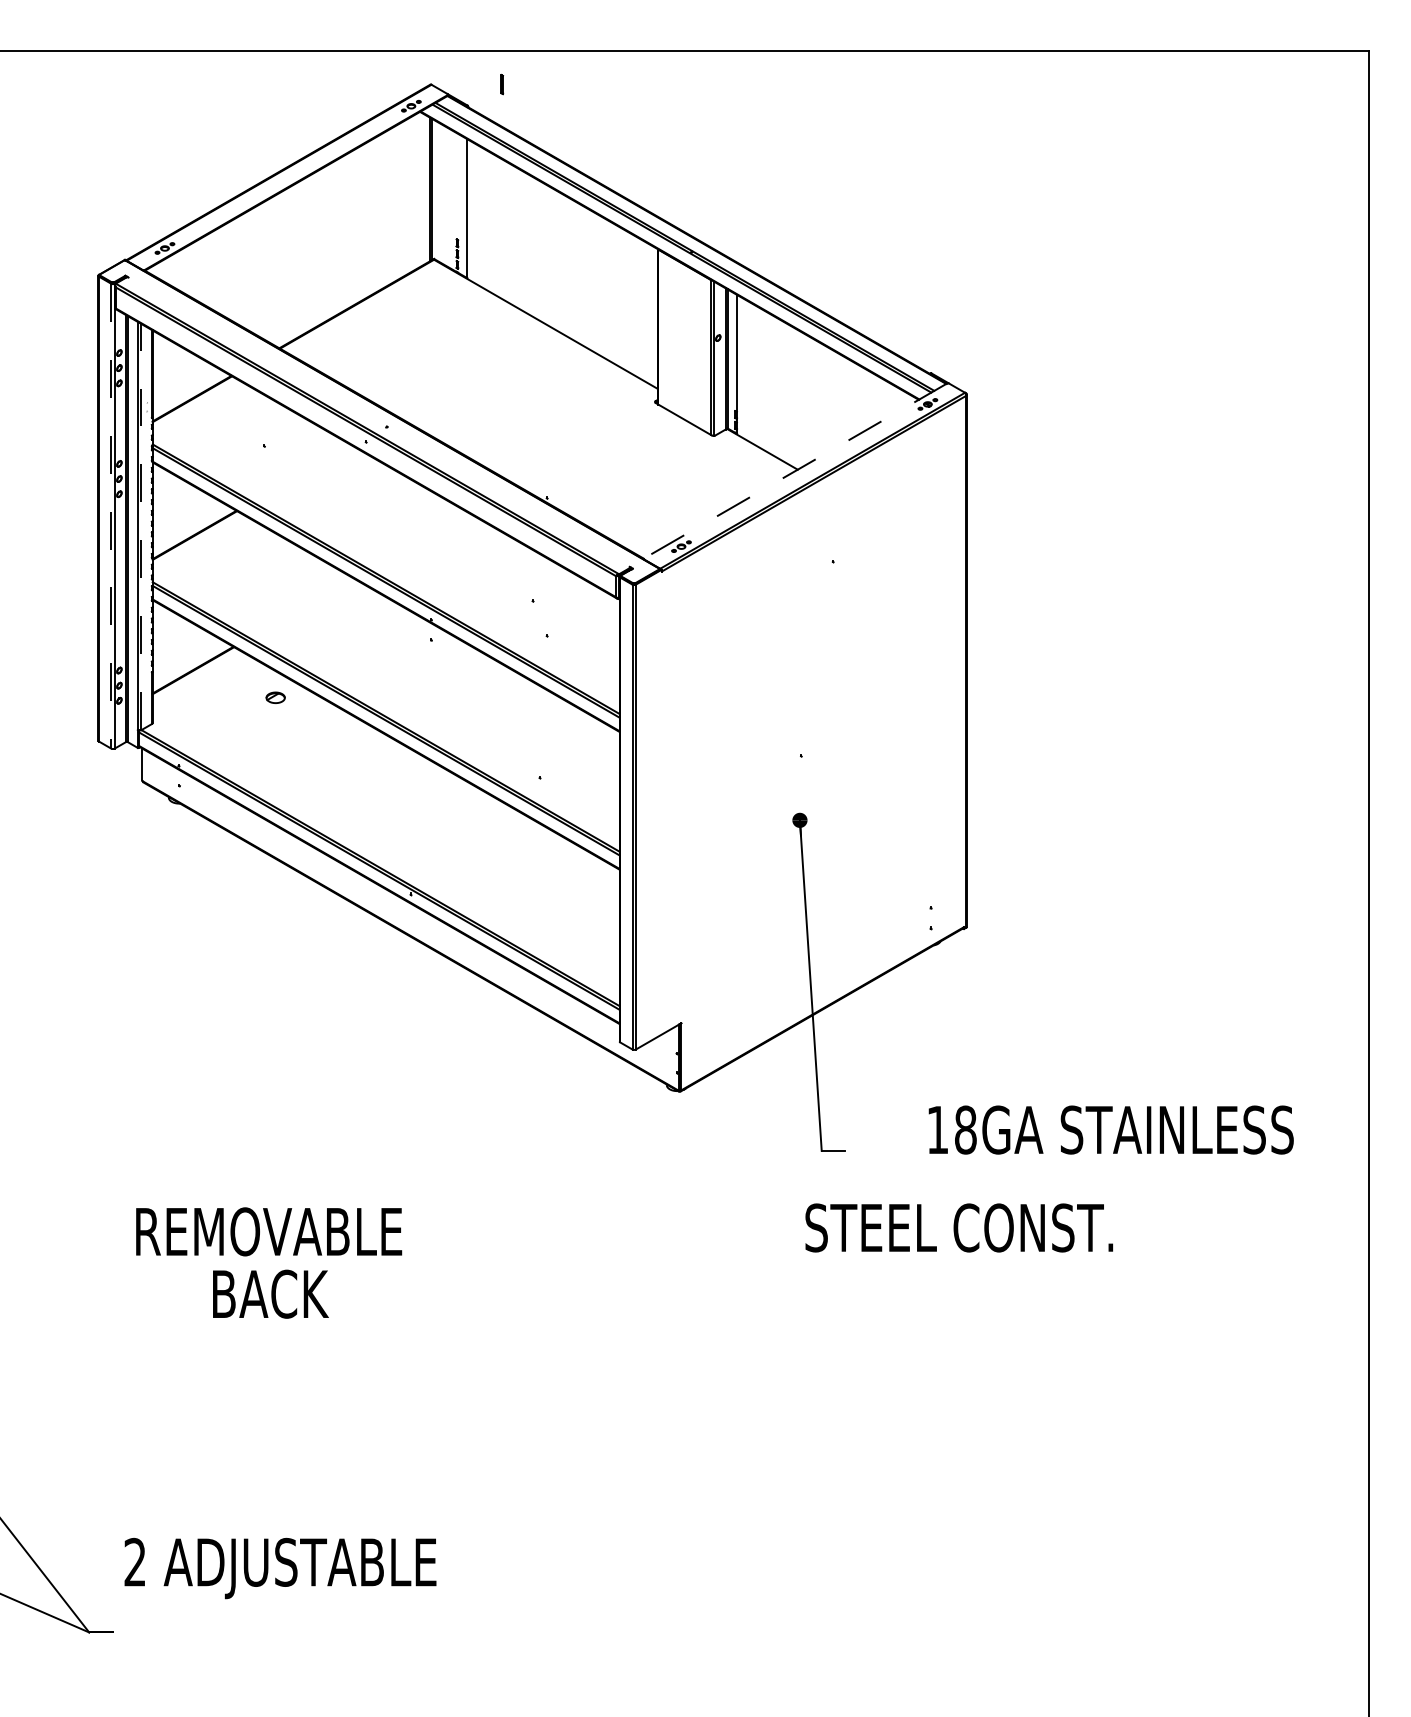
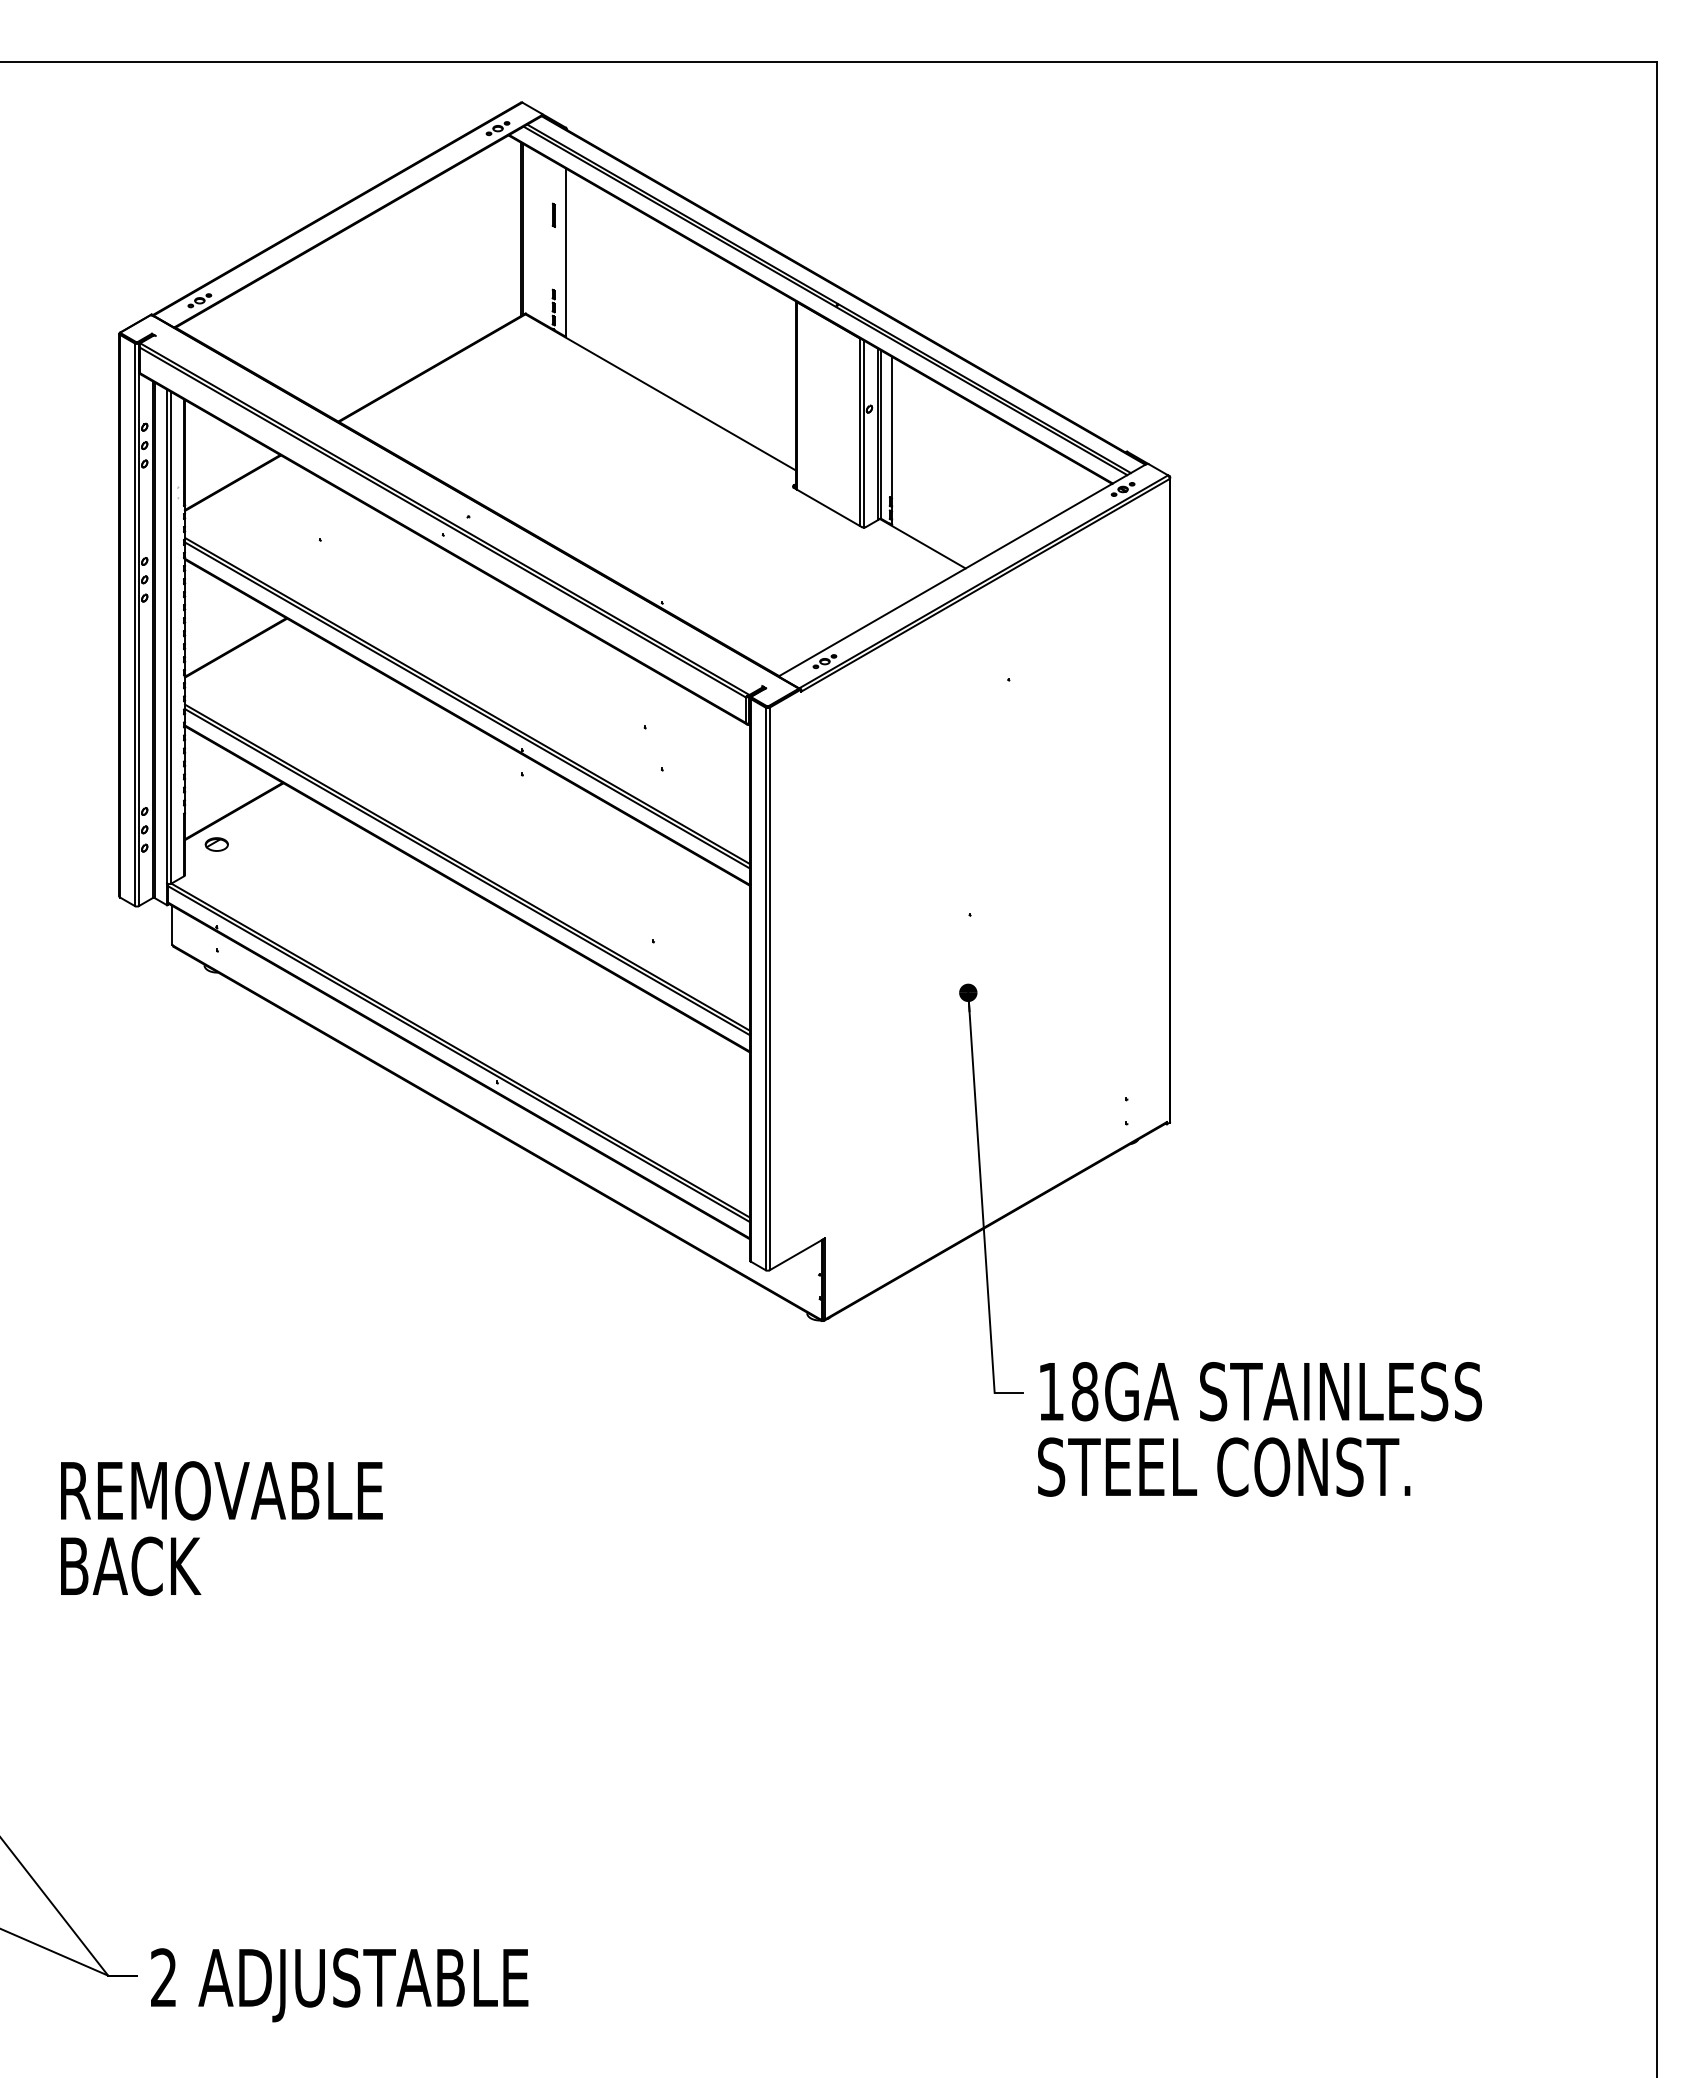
line: (501, 83) -> (553, 214), moved
line: (795, 471) -> (963, 570), dashed -> solid
line: (110, 516) -> (134, 625), dashed -> solid
line: (141, 526) -> (171, 637), dashed -> solid
part: (275, 697) -> (216, 844), moved
text: (1110, 1129) -> (1260, 1391), moved
text: (959, 1227) -> (1224, 1466), moved
text: (268, 1231) -> (221, 1490), moved
text: (271, 1294) -> (131, 1566), moved
text: (280, 1568) -> (339, 1985), moved

